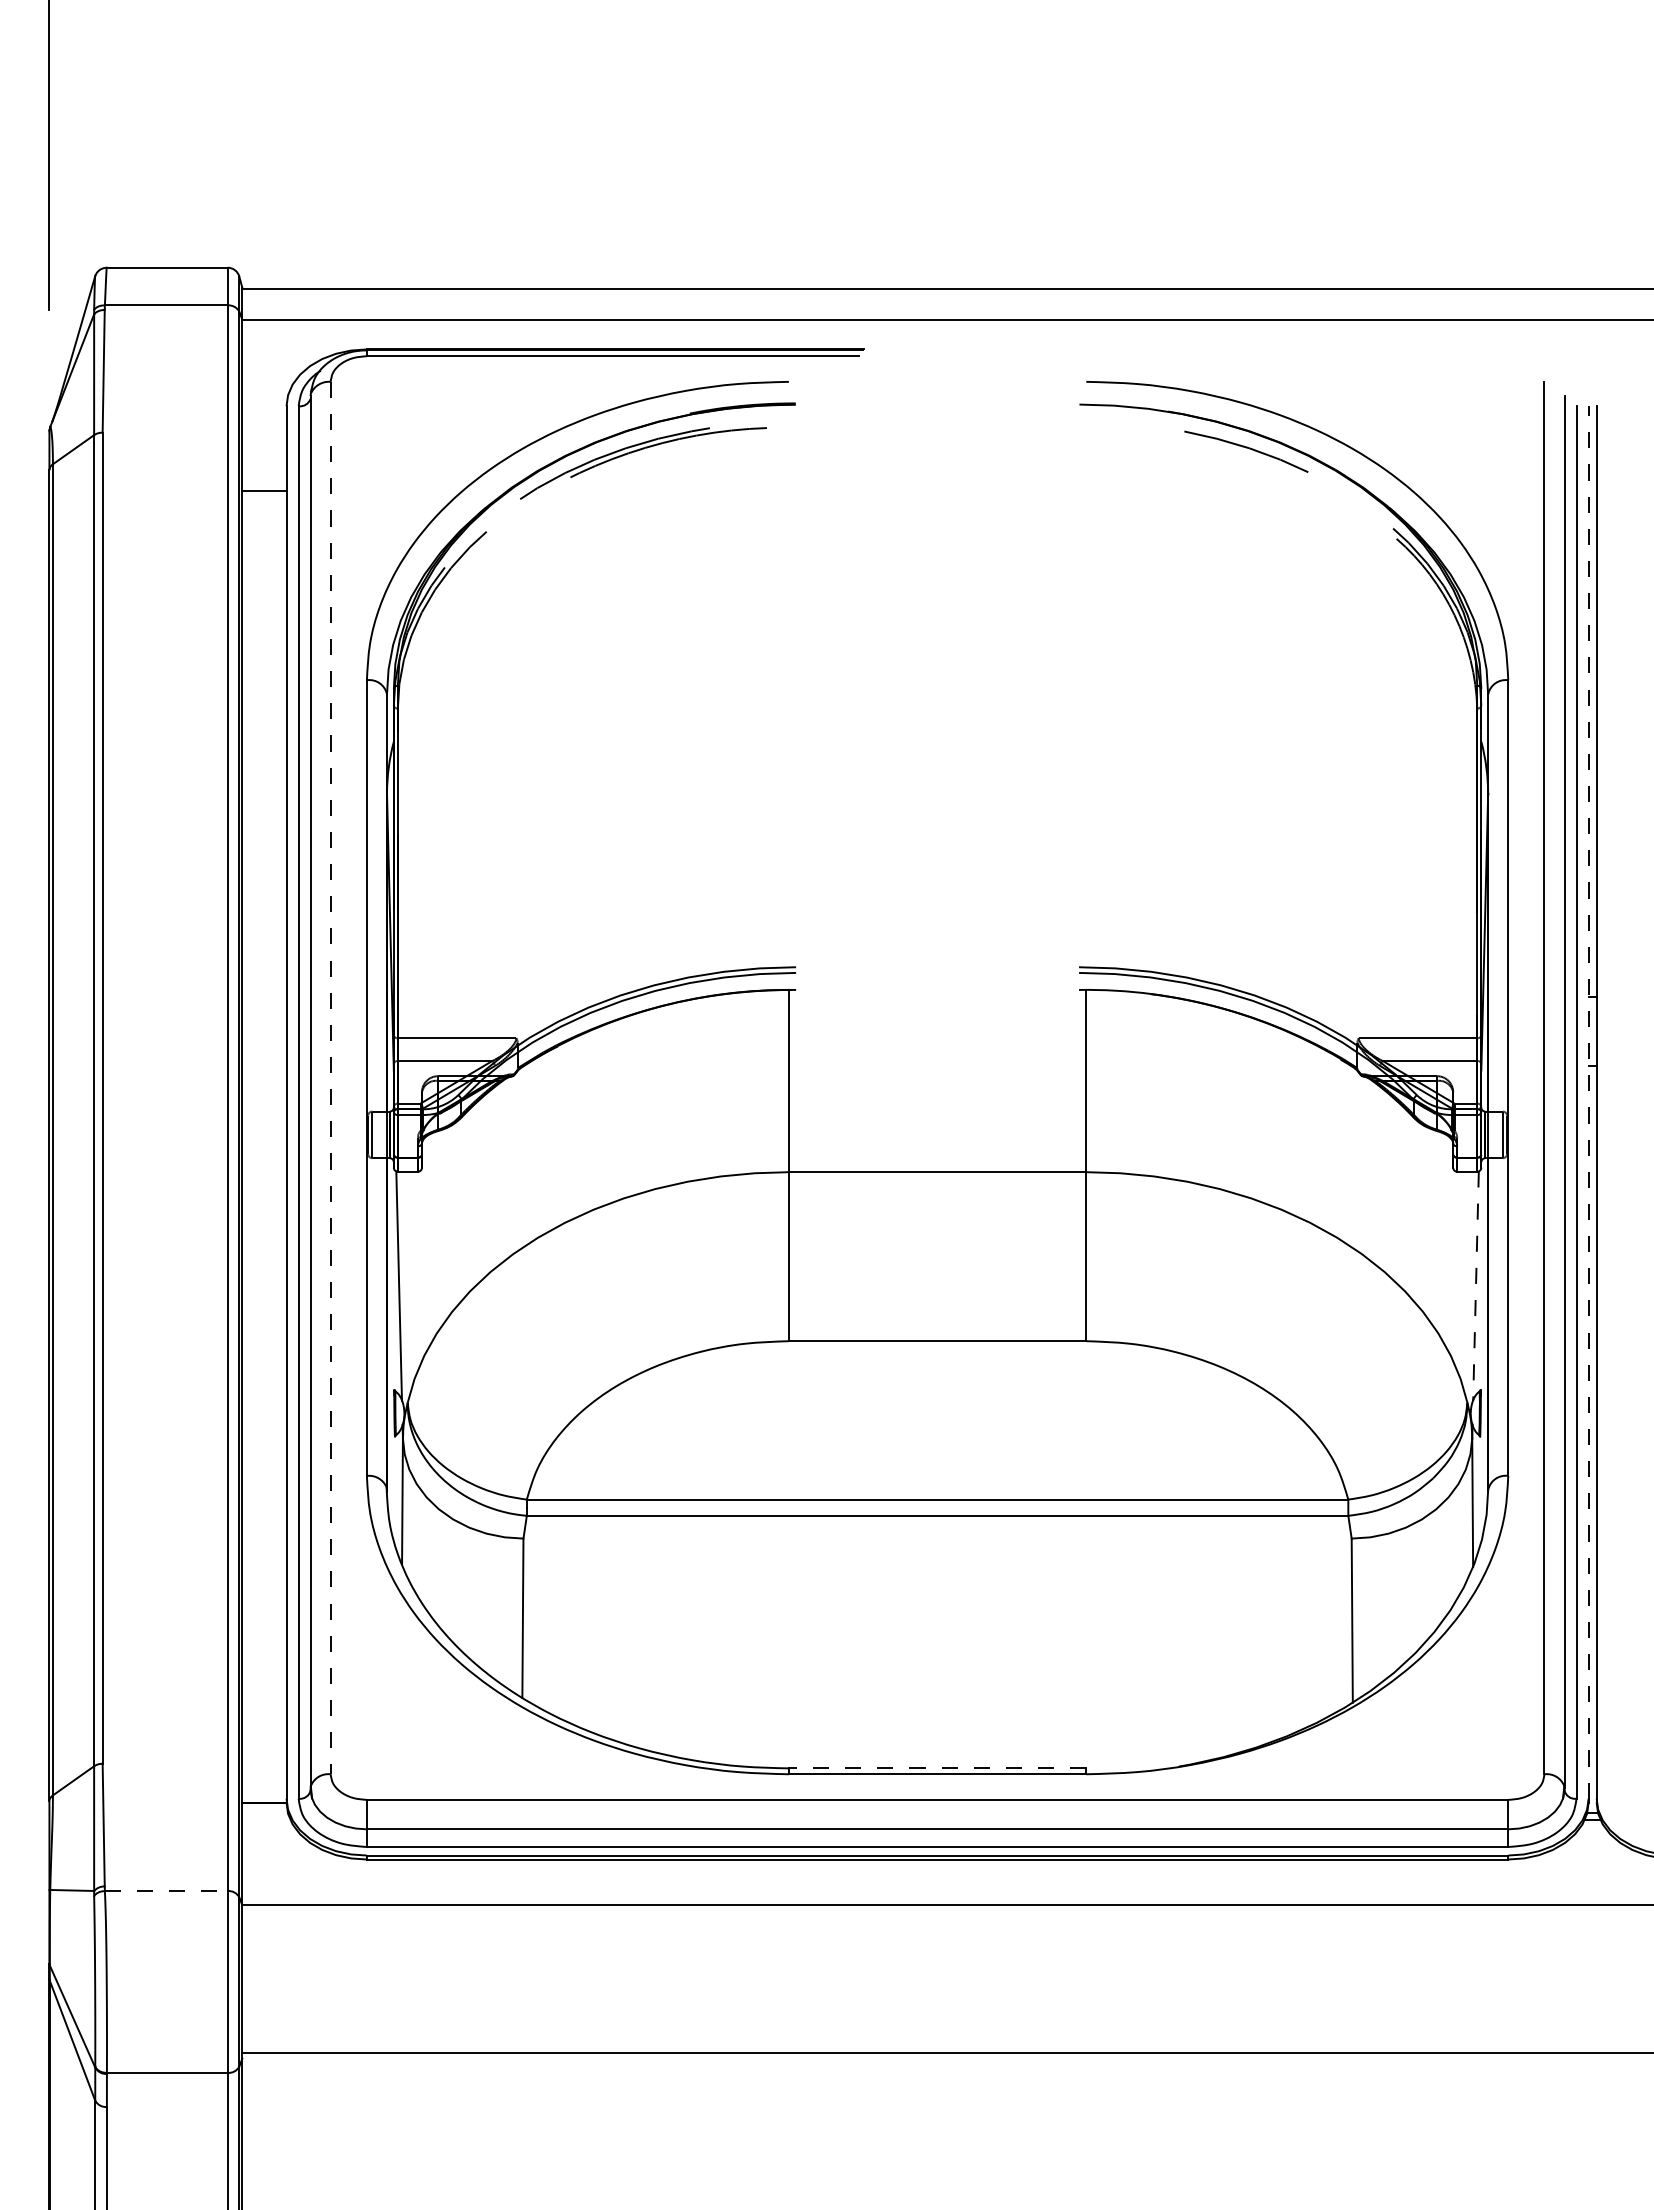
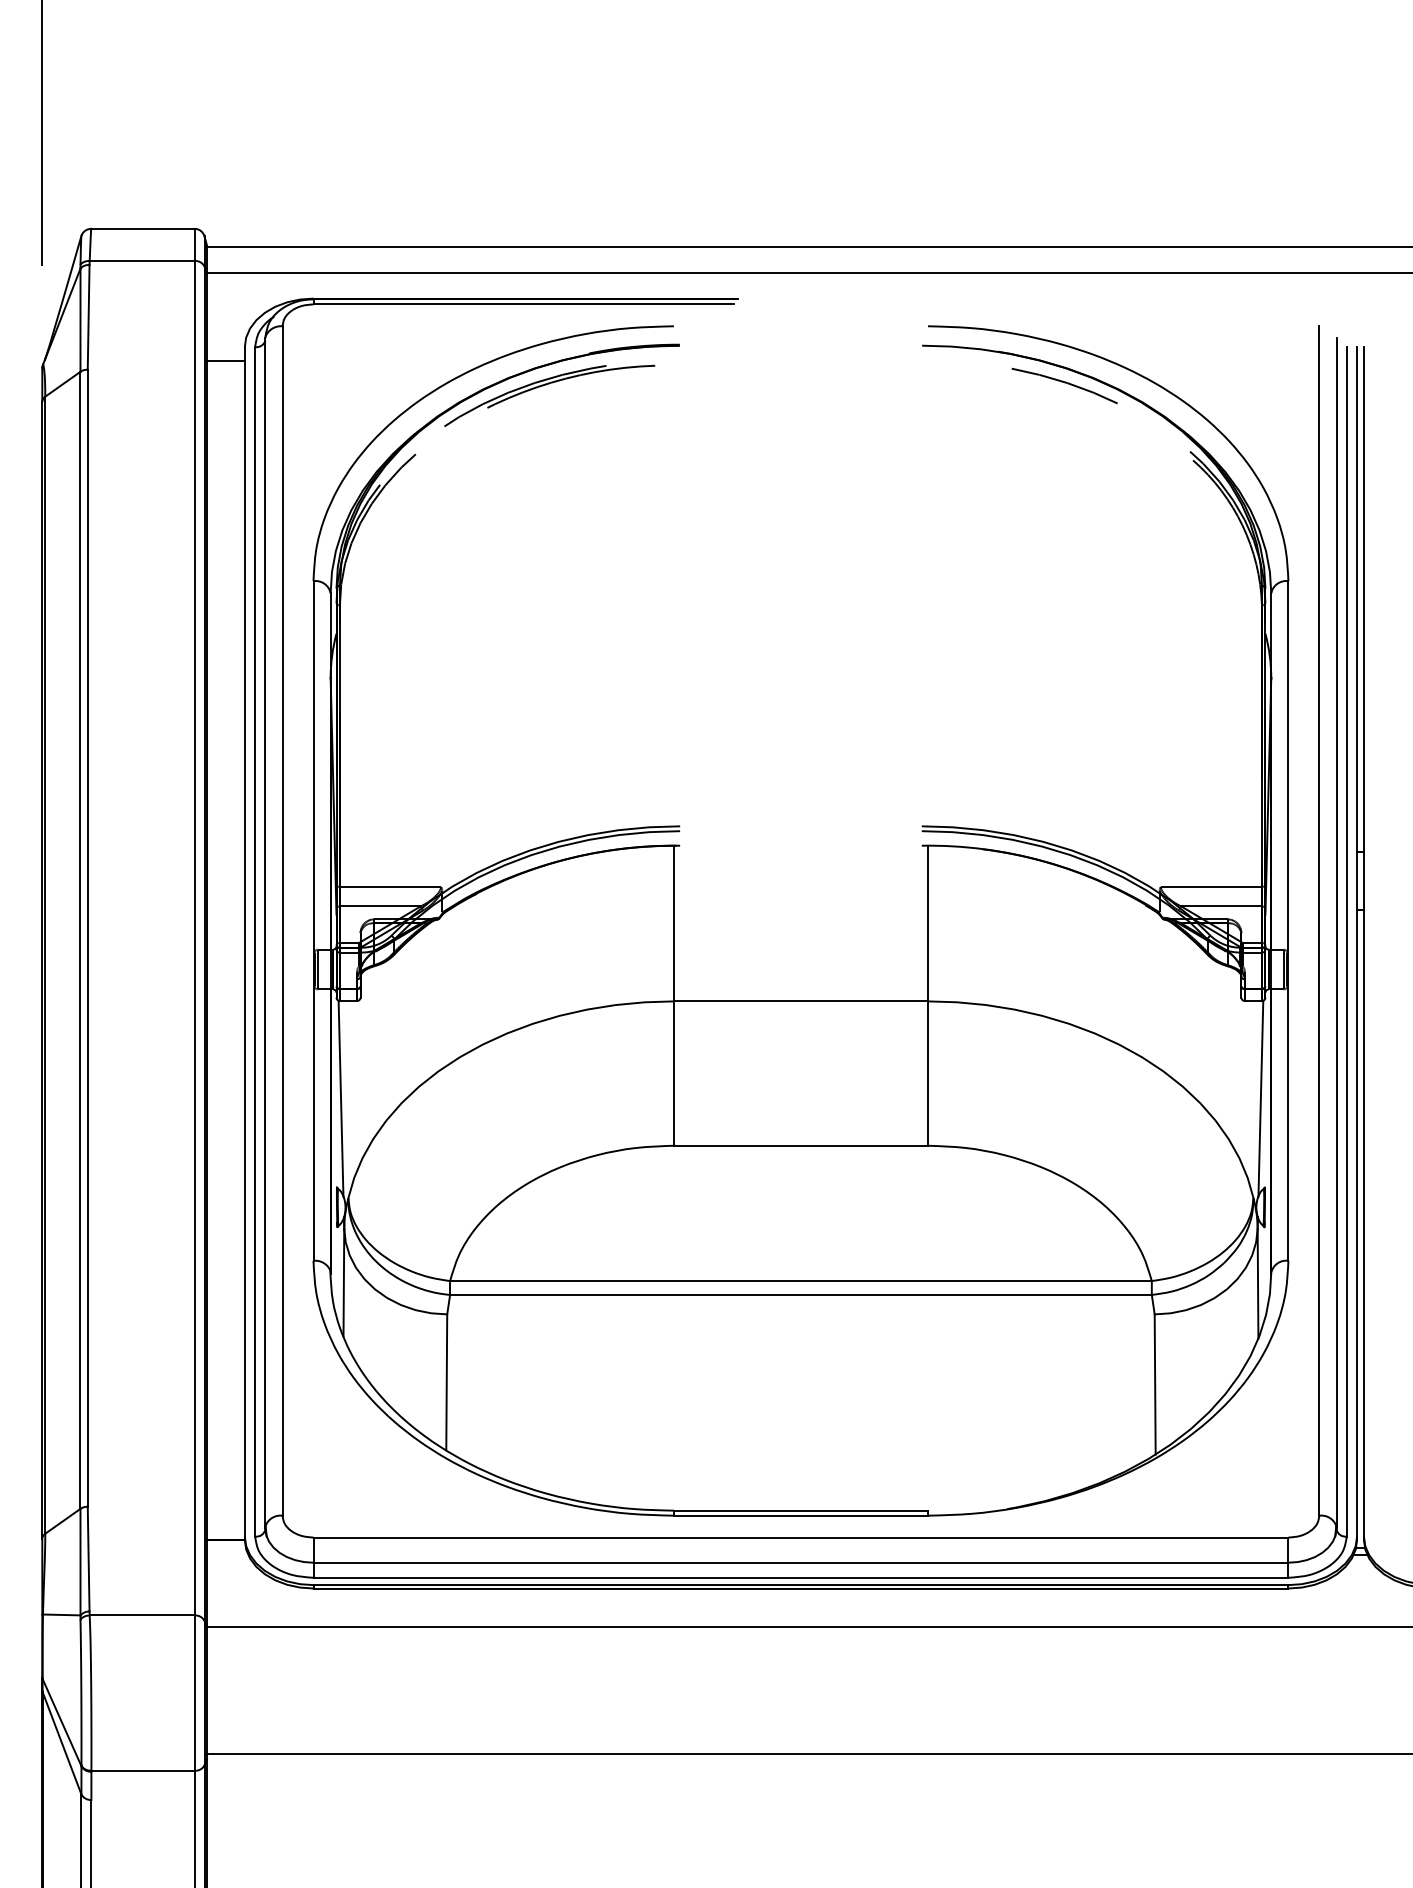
line: (264, 491) -> (226, 361), moved
line: (330, 1078) -> (282, 921), dashed -> solid
line: (1588, 1102) -> (1356, 941), dashed -> solid
line: (1476, 1286) -> (1261, 1099), dashed -> solid
line: (937, 1768) -> (800, 1510), dashed -> solid
line: (166, 1891) -> (142, 1615), dashed -> solid

